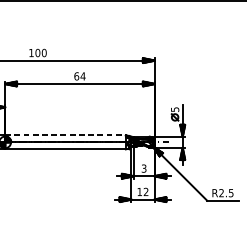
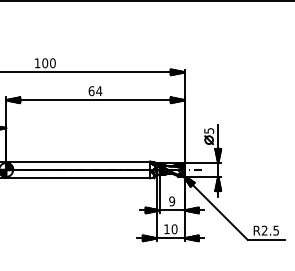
line: (65, 135) -> (78, 161), dashed -> solid
text: (144, 167) -> (172, 200), 3 -> 9
text: (146, 192) -> (174, 229), 12 -> 10

